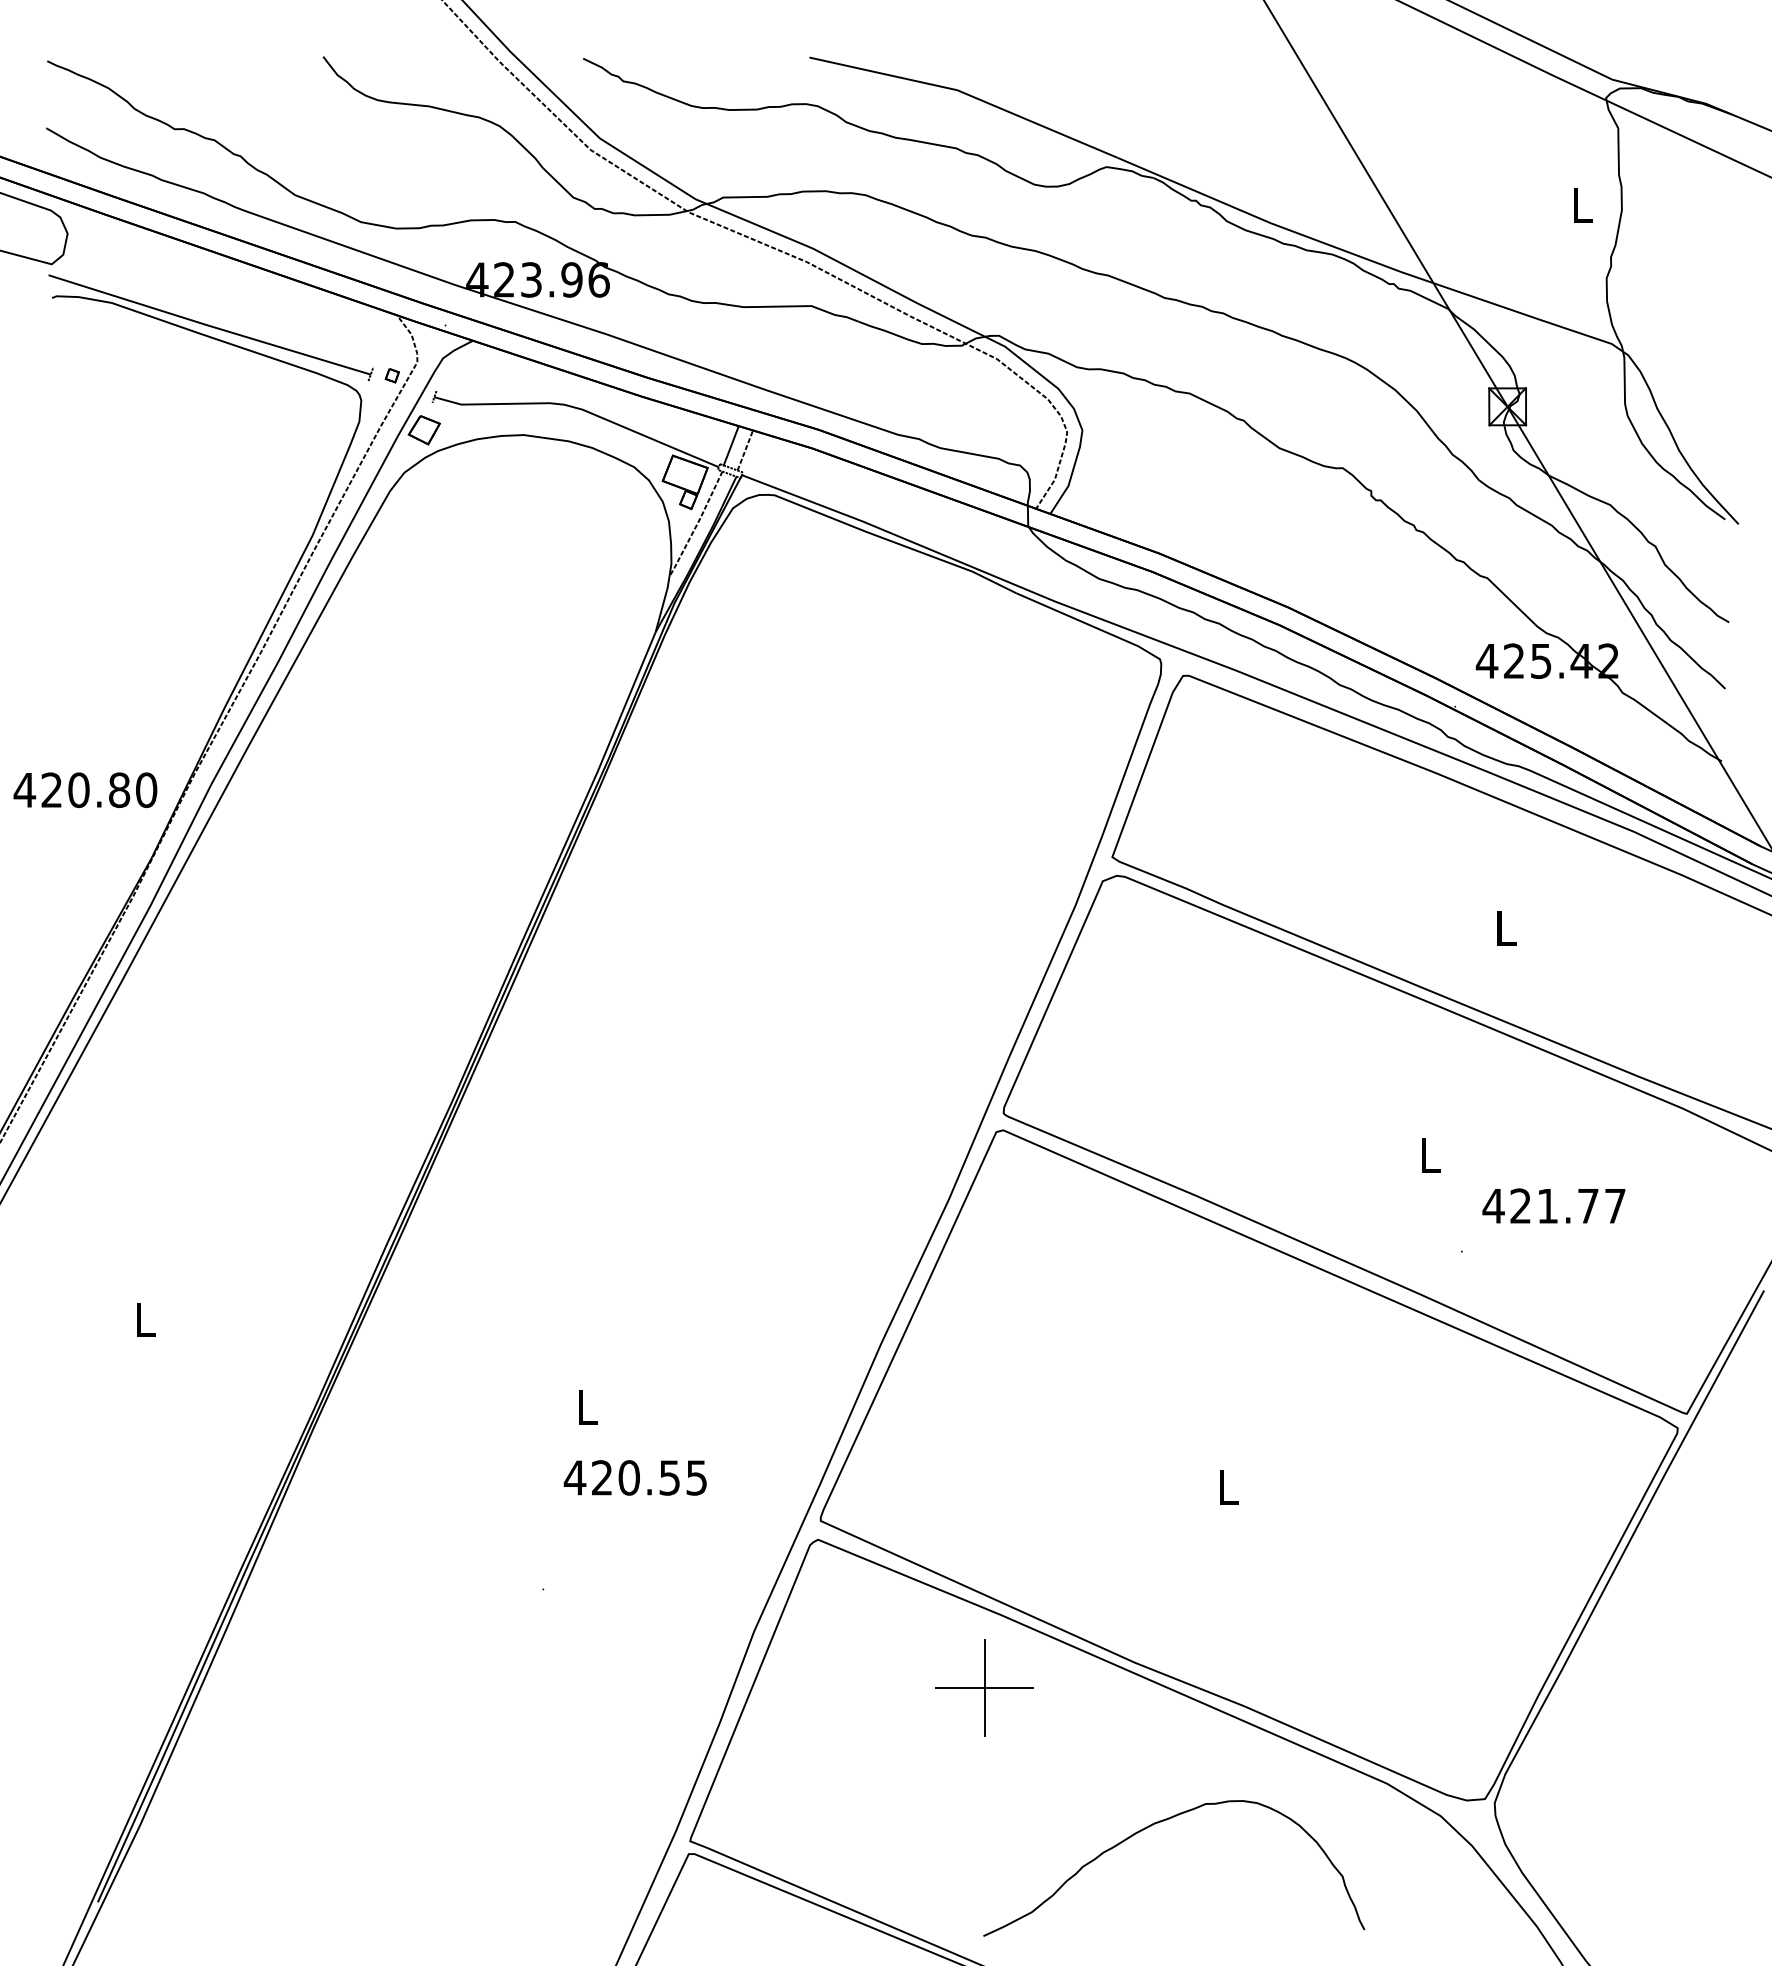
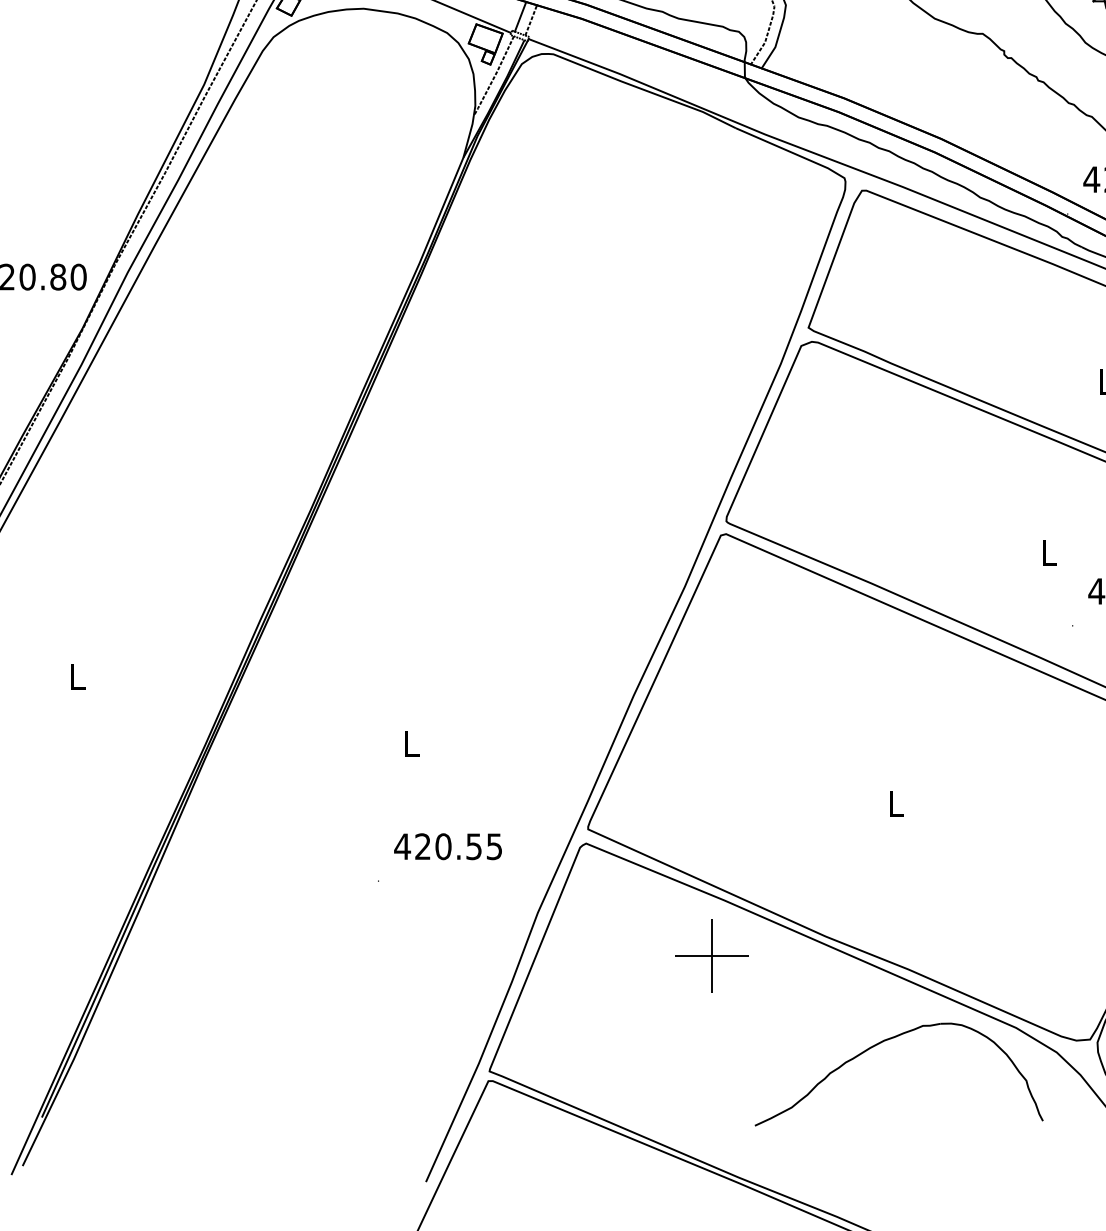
text: (634, 1477) -> (447, 846), moved
part: (1158, 1823) -> (887, 1040), moved

